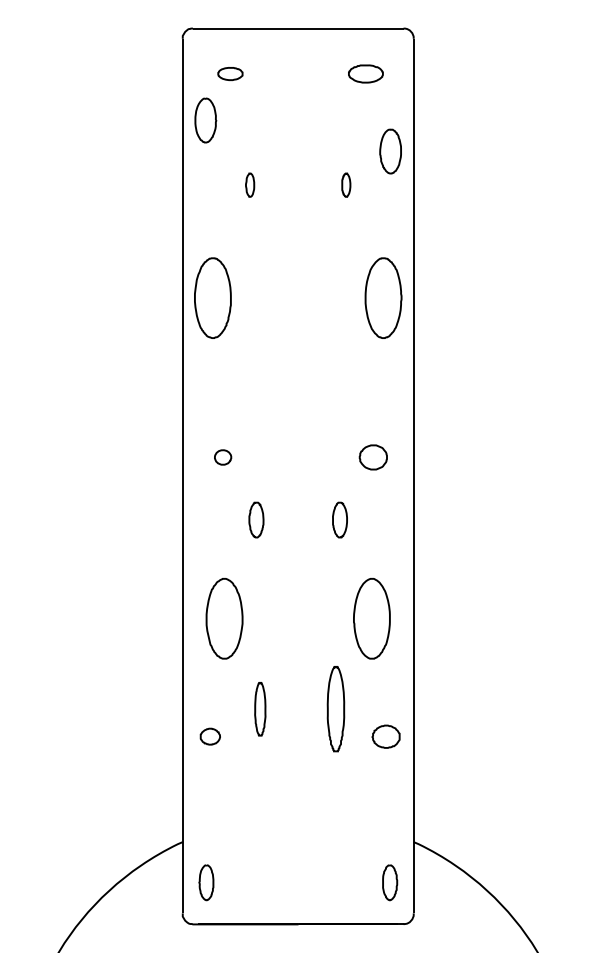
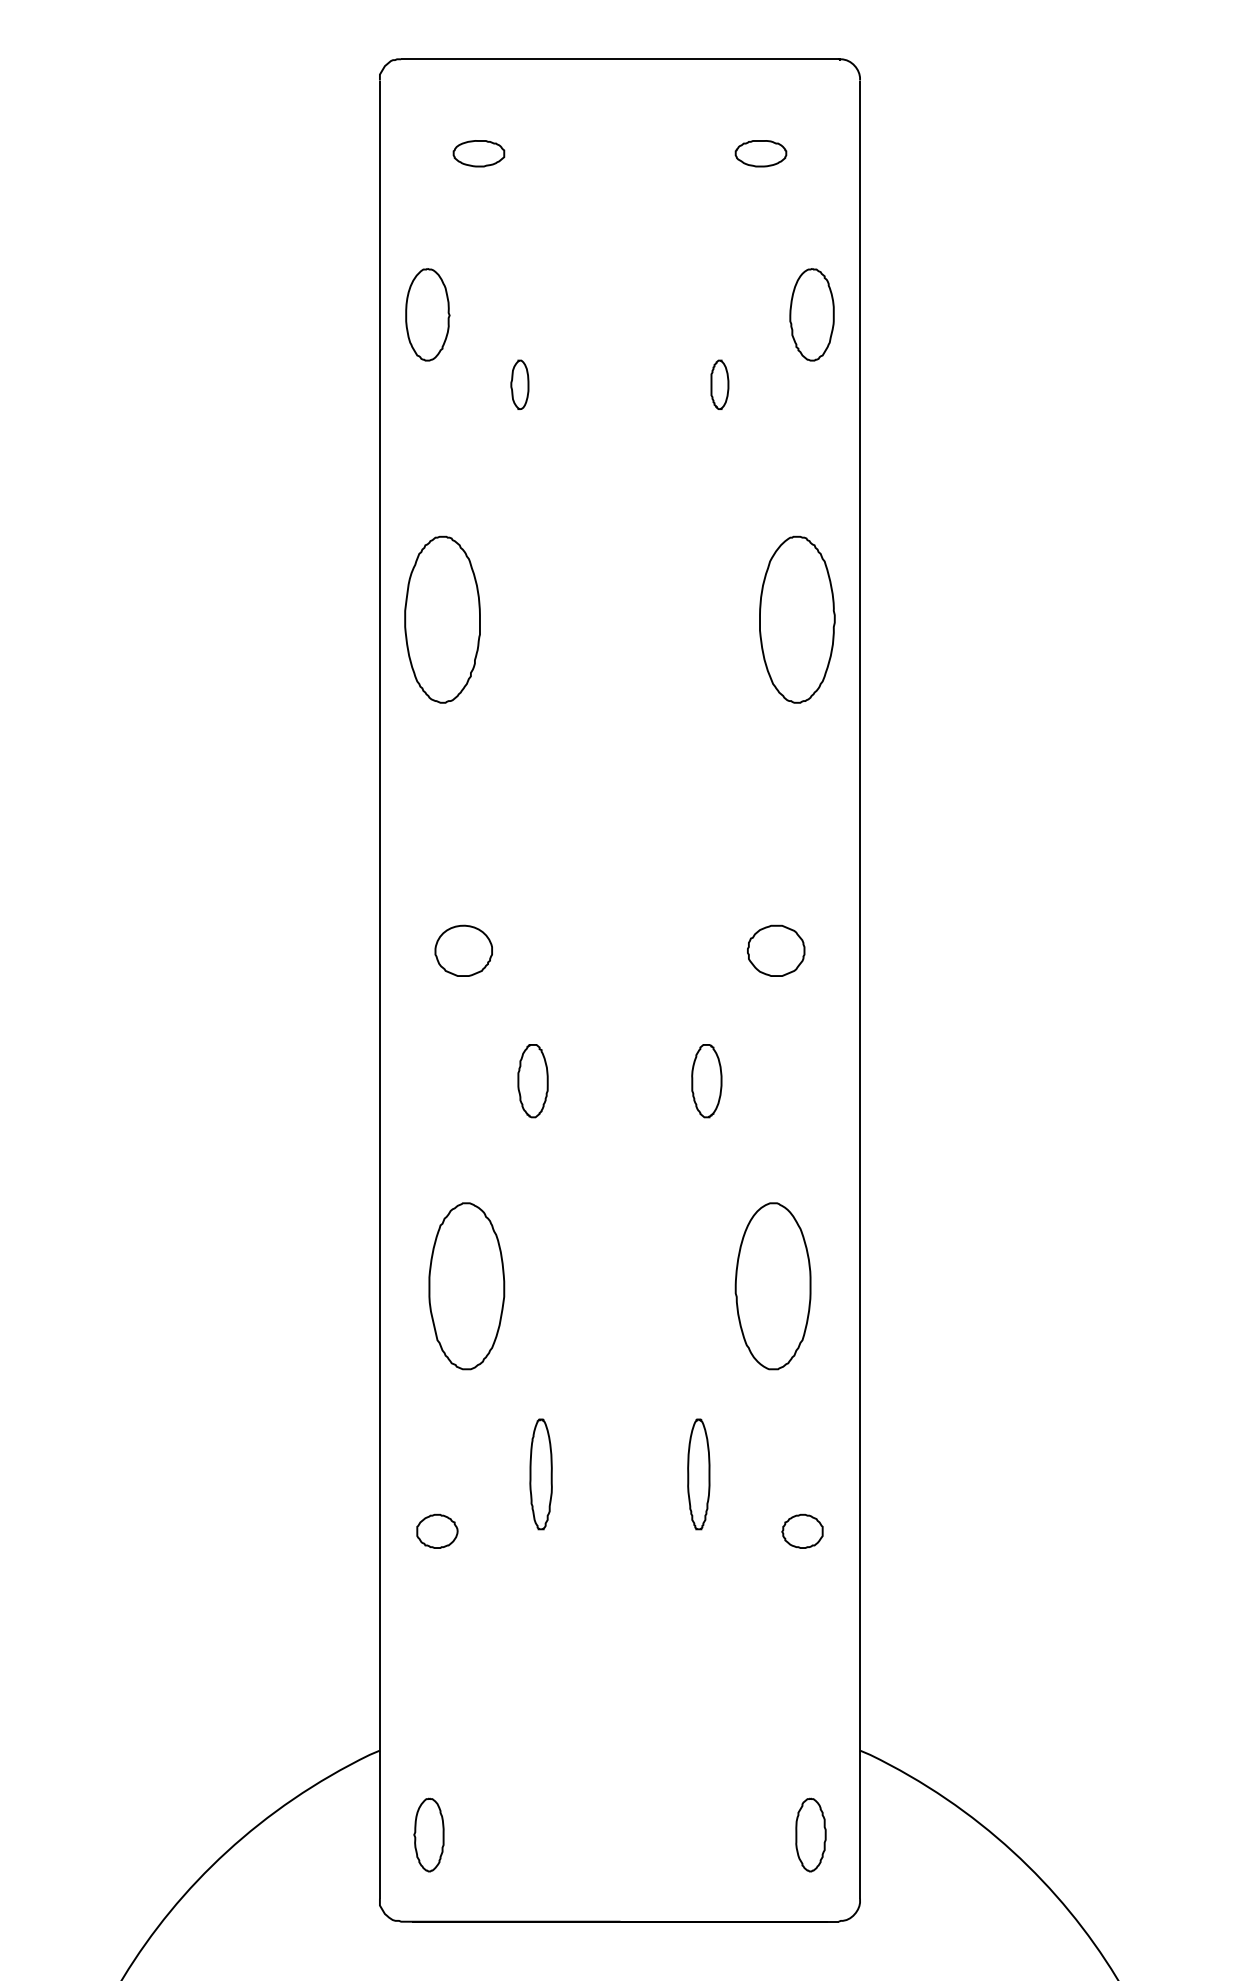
part: (366, 73) -> (761, 152), size x0.71
part: (205, 120) -> (427, 314), moved
part: (222, 457) -> (462, 950), size x1.67
part: (336, 709) -> (699, 1474), size x0.62
part: (385, 736) -> (801, 1531), size x0.71

